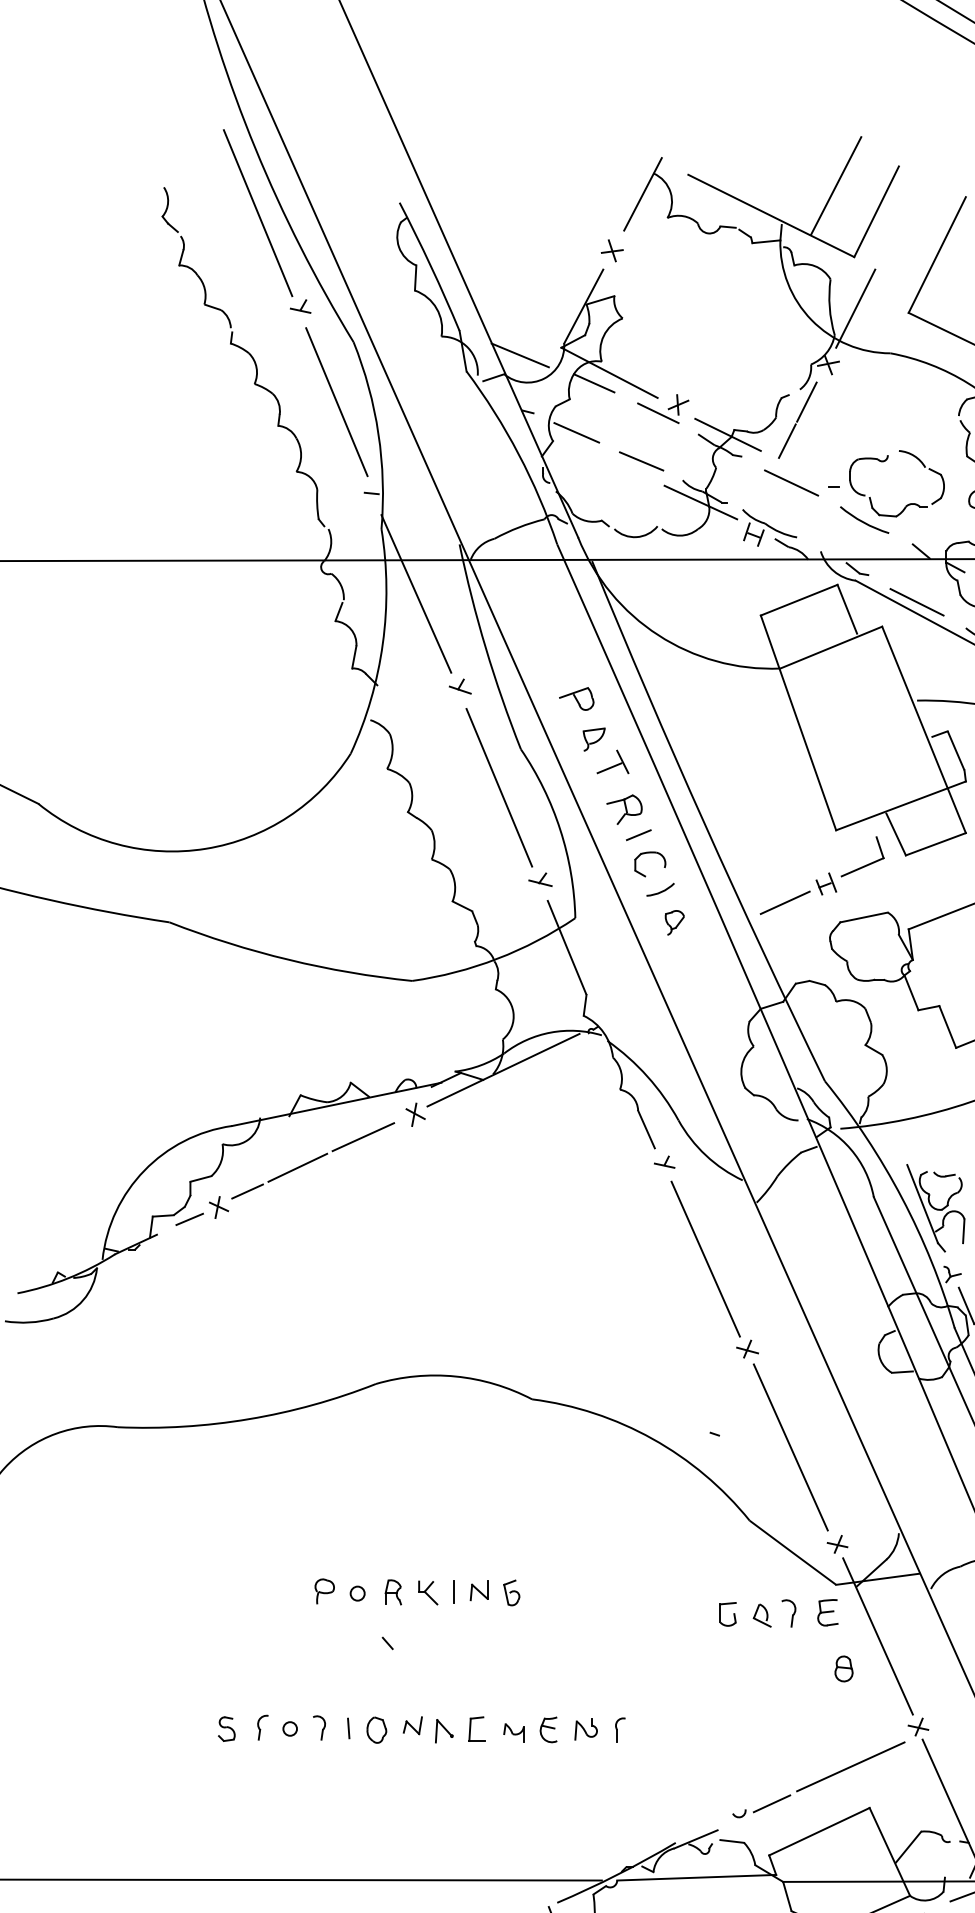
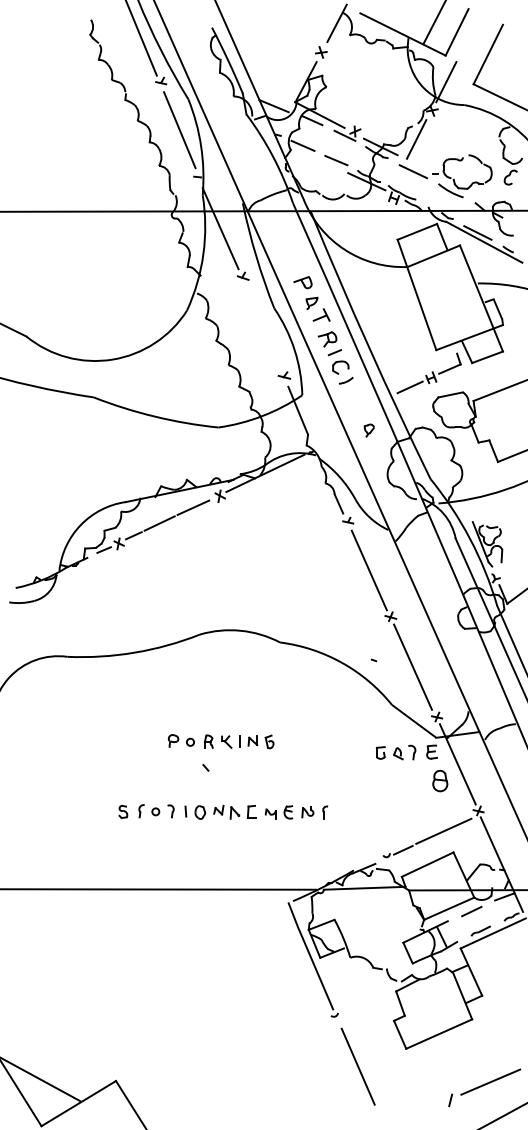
line: (499, 786) -> (263, 327), removed
part: (673, 922) -> (368, 430), moved
part: (844, 1667) -> (440, 780), size x1.6

